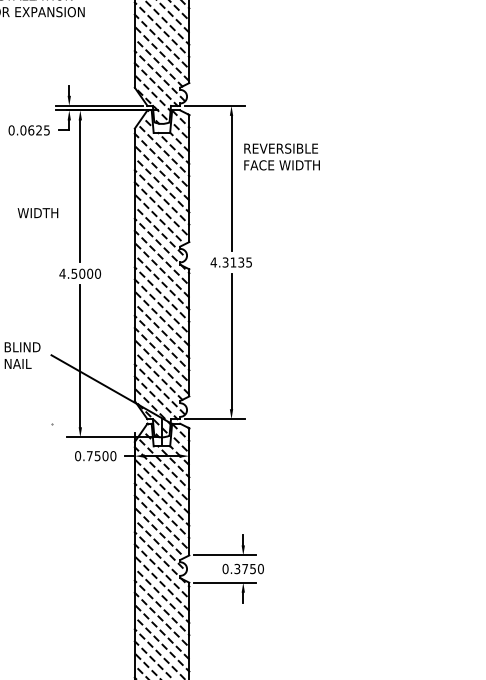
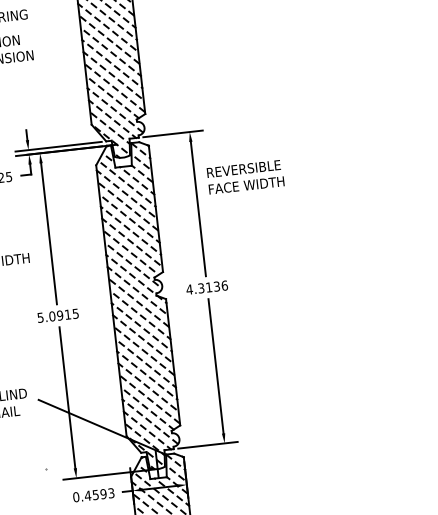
text: (249, 262) -> (225, 285), 4.3135 -> 4.3136
text: (80, 273) -> (58, 315), 4.5000 -> 5.0915
text: (101, 456) -> (99, 494), 0.7500 -> 0.4593

